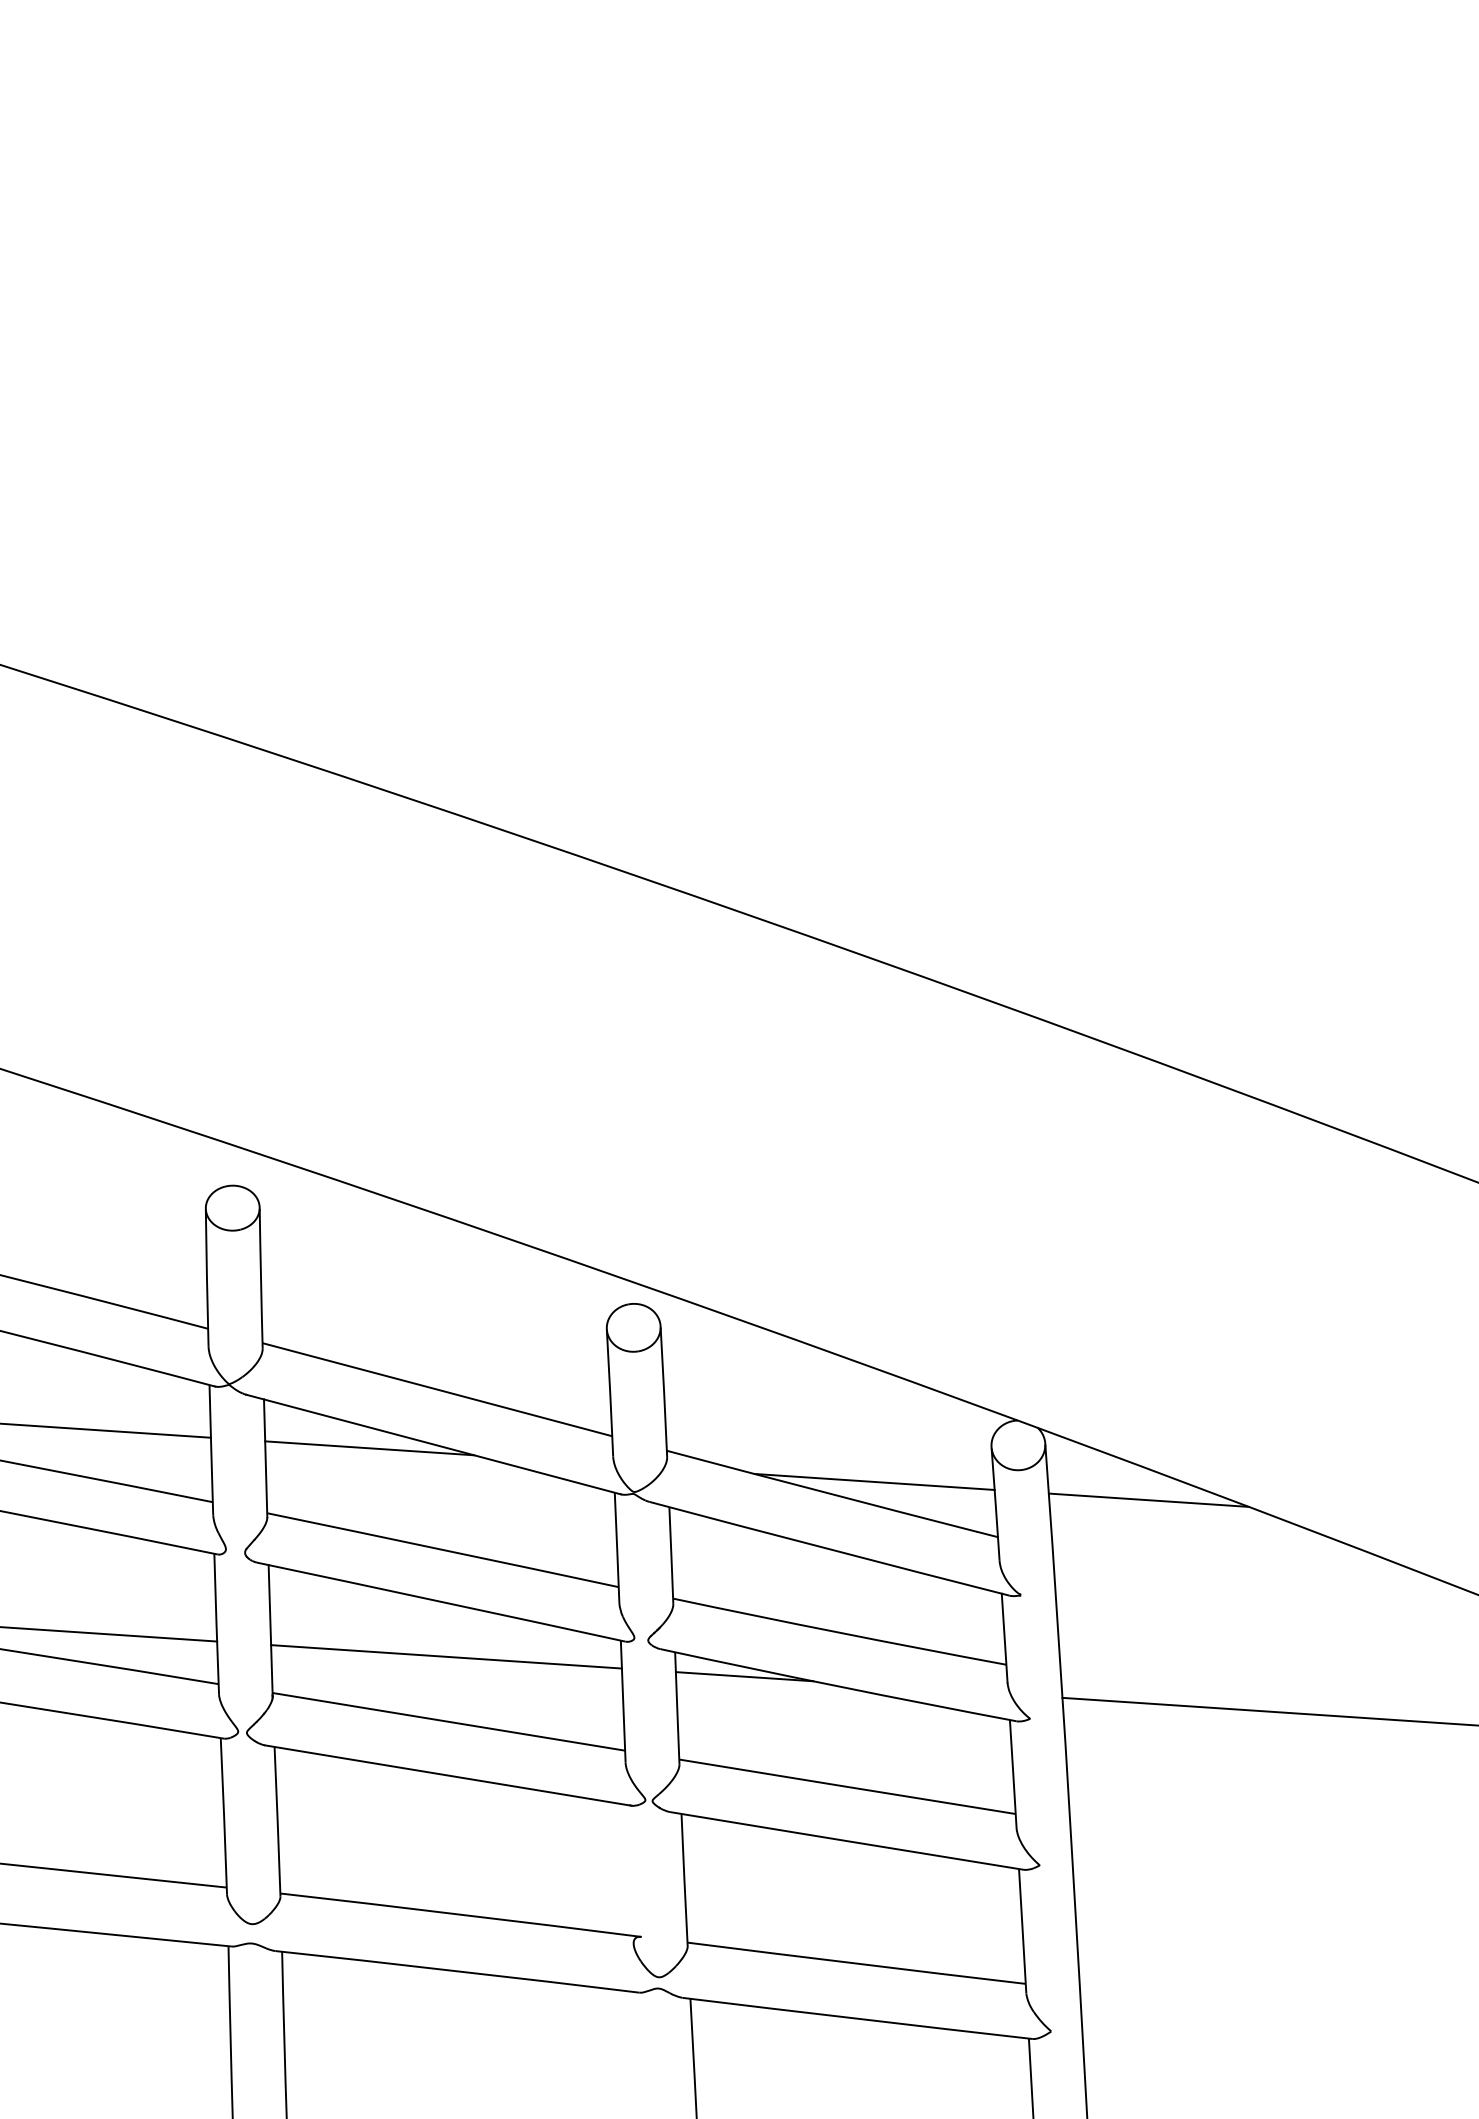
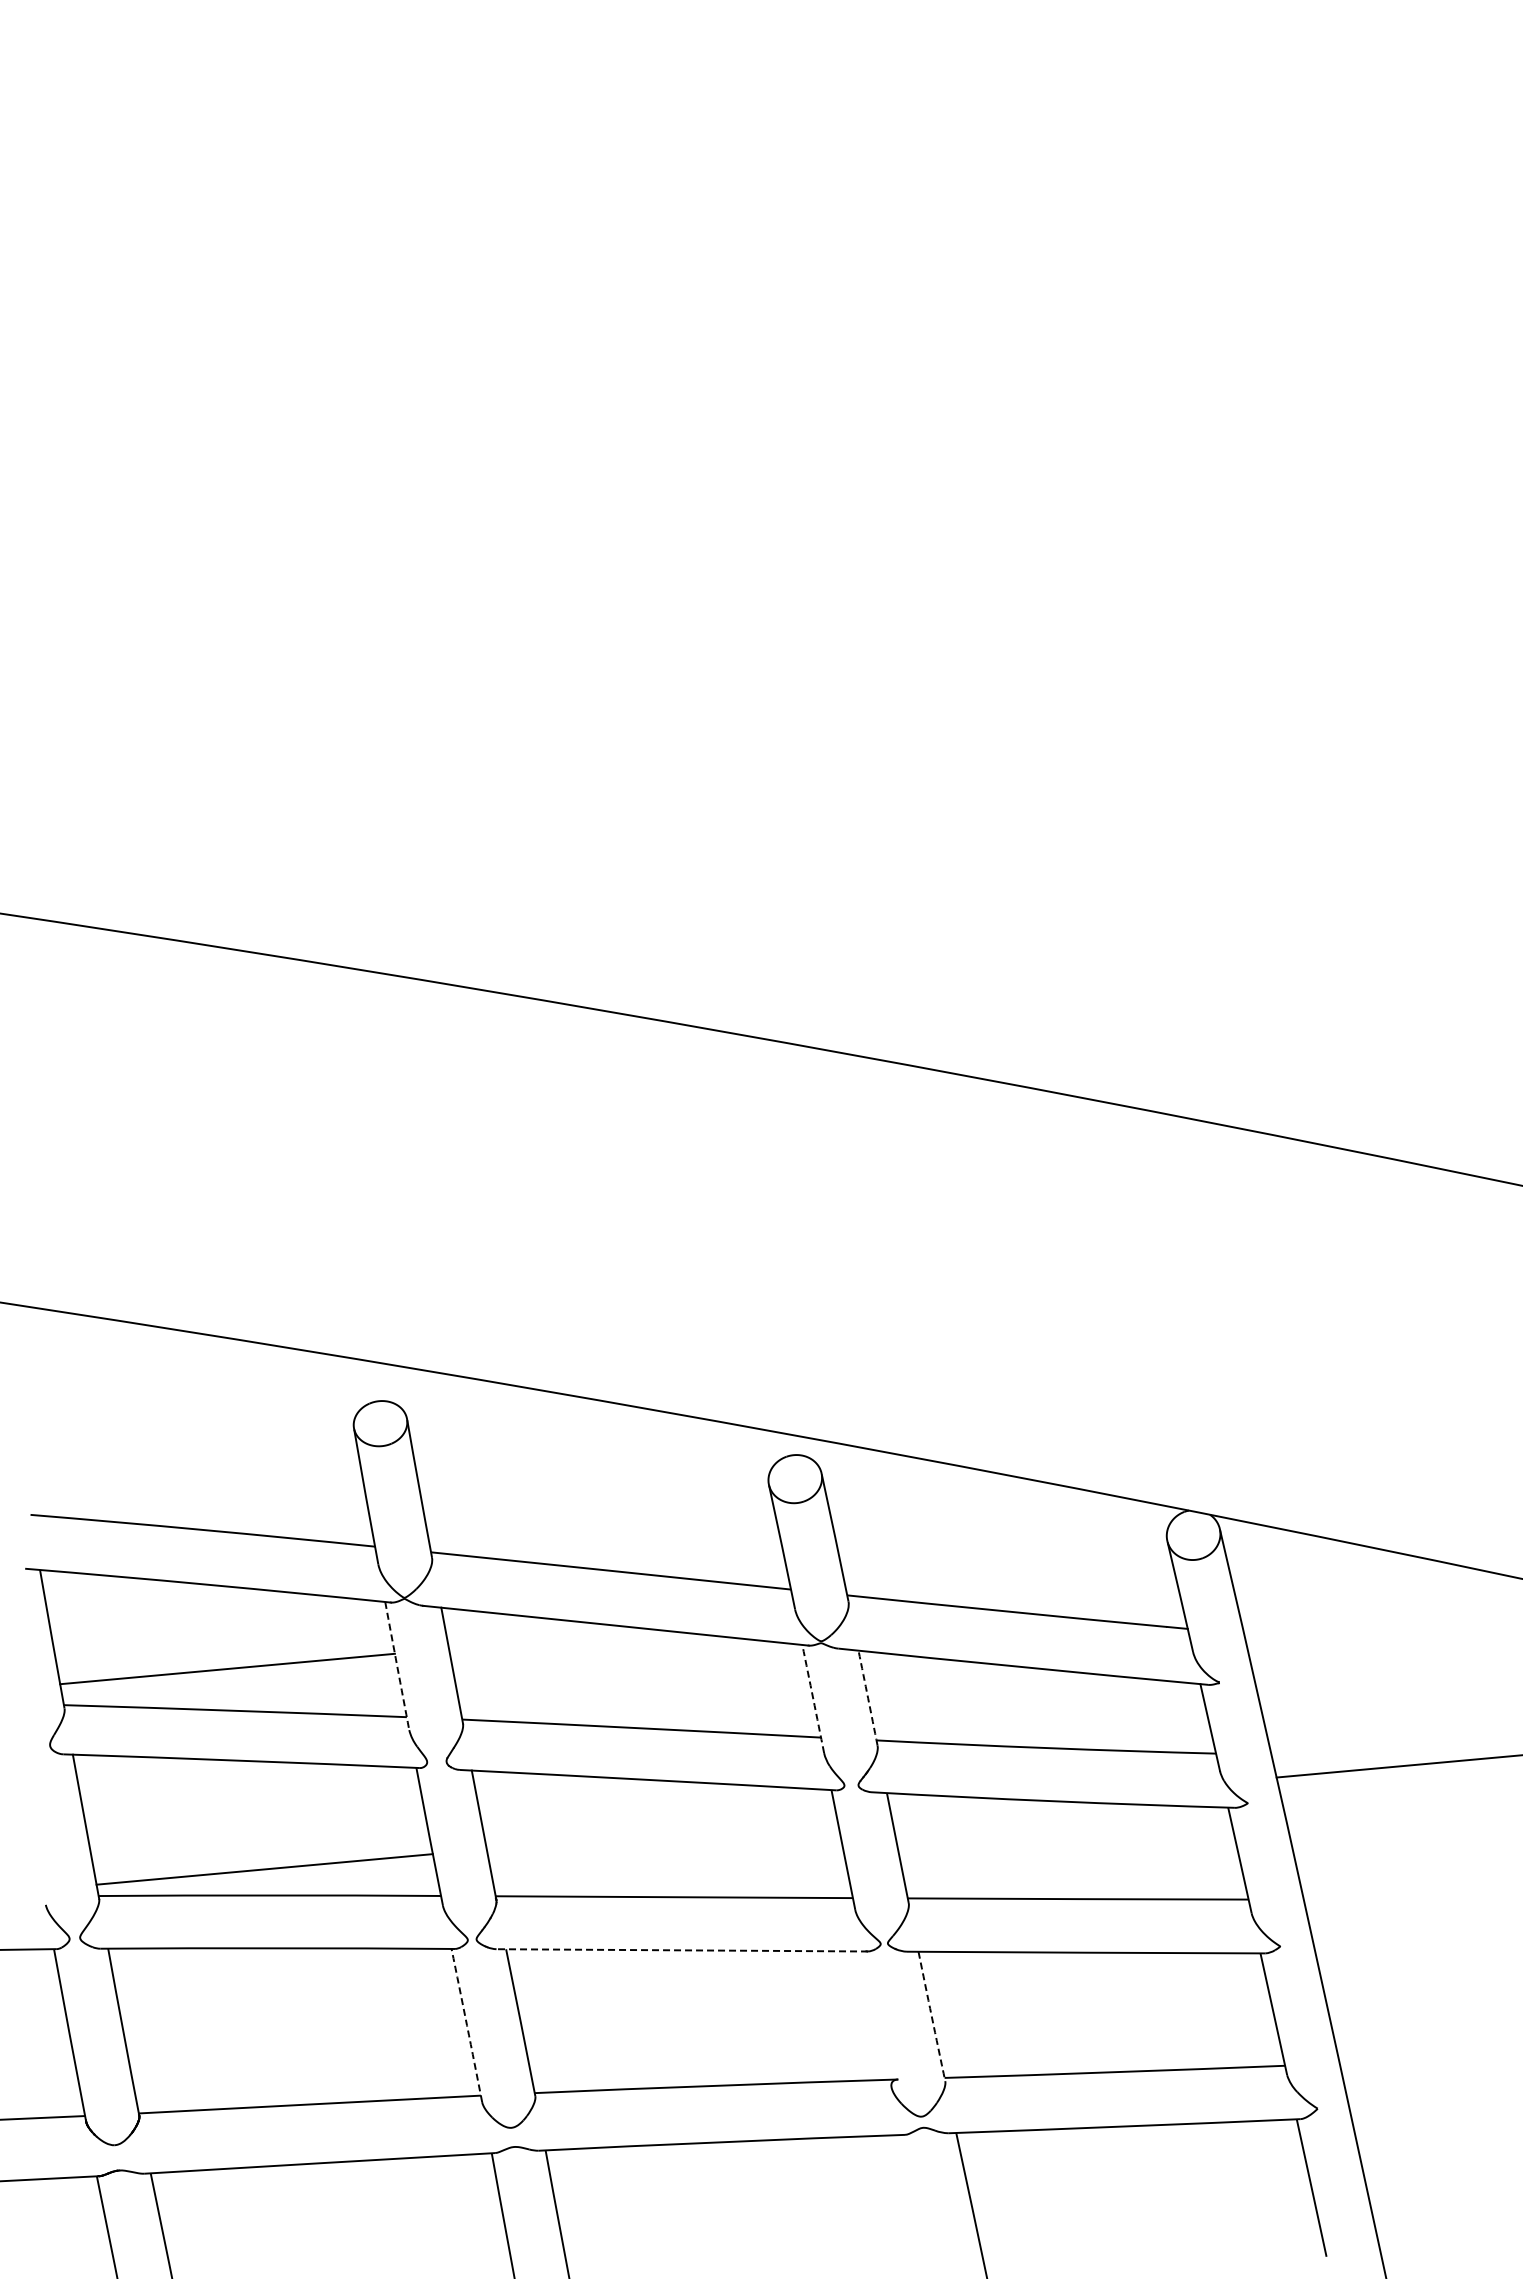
line: (369, 1447) -> (553, 1638), removed
arc: (211, 1450) -> (397, 1666), solid -> dashed
line: (874, 1481) -> (1057, 1593), removed
line: (1148, 1499) -> (1330, 1568), removed
arc: (617, 1548) -> (813, 1699), solid -> dashed
arc: (671, 1555) -> (868, 1698), solid -> dashed
line: (446, 1656) -> (661, 1833), removed
line: (743, 1676) -> (958, 1806), removed
line: (448, 1775) -> (682, 1950), solid -> dashed
arc: (224, 1816) -> (467, 2025), solid -> dashed
arc: (684, 1879) -> (931, 2016), solid -> dashed

